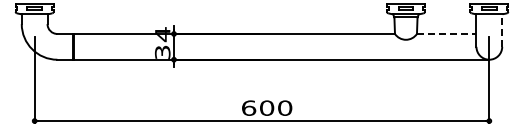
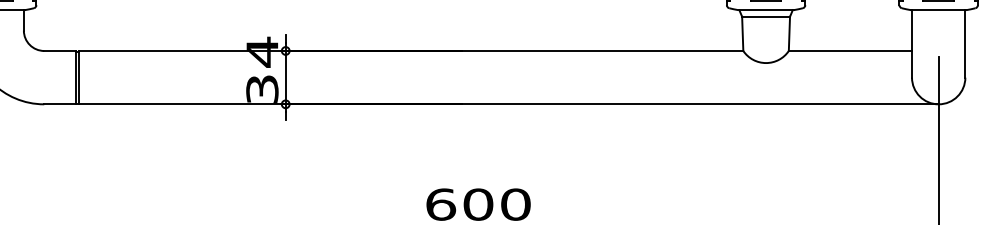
line: (502, 30) -> (965, 43), dashed -> solid
line: (446, 33) -> (849, 50), dashed -> solid

